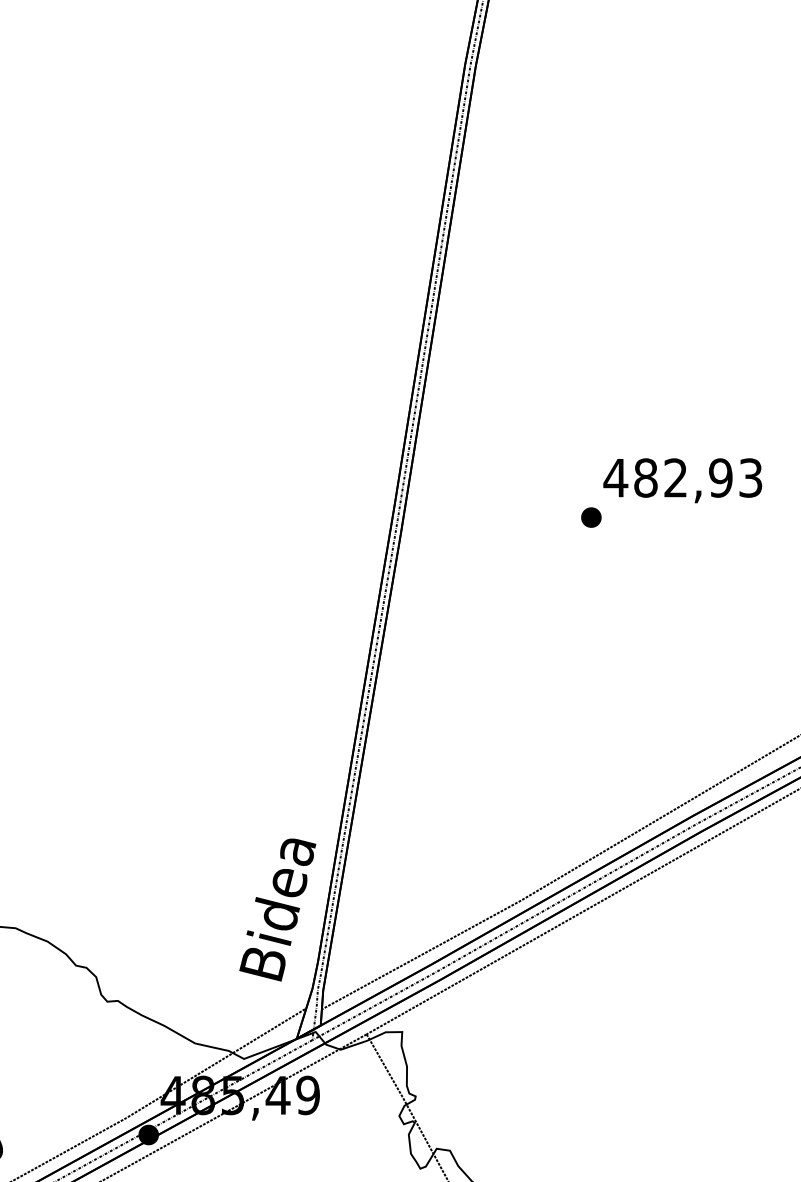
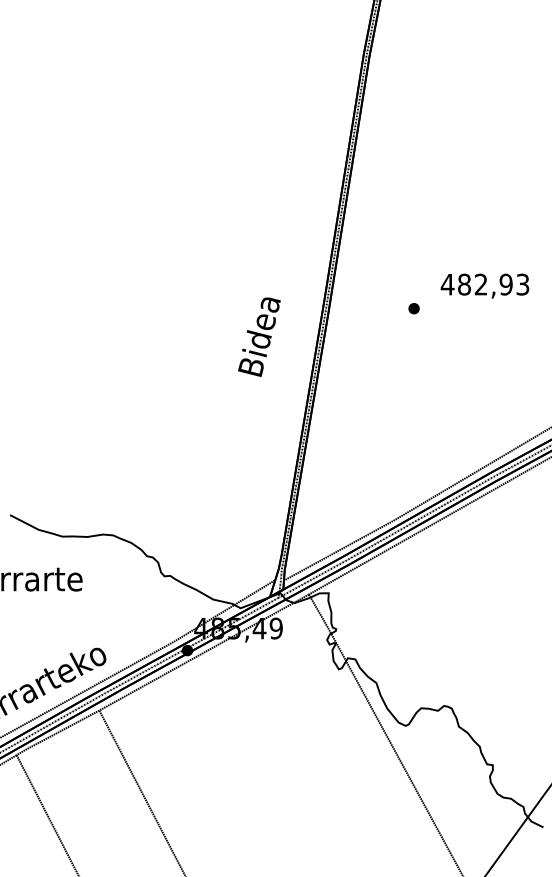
part: (590, 517) -> (413, 308), moved
text: (277, 908) -> (259, 336), moved

